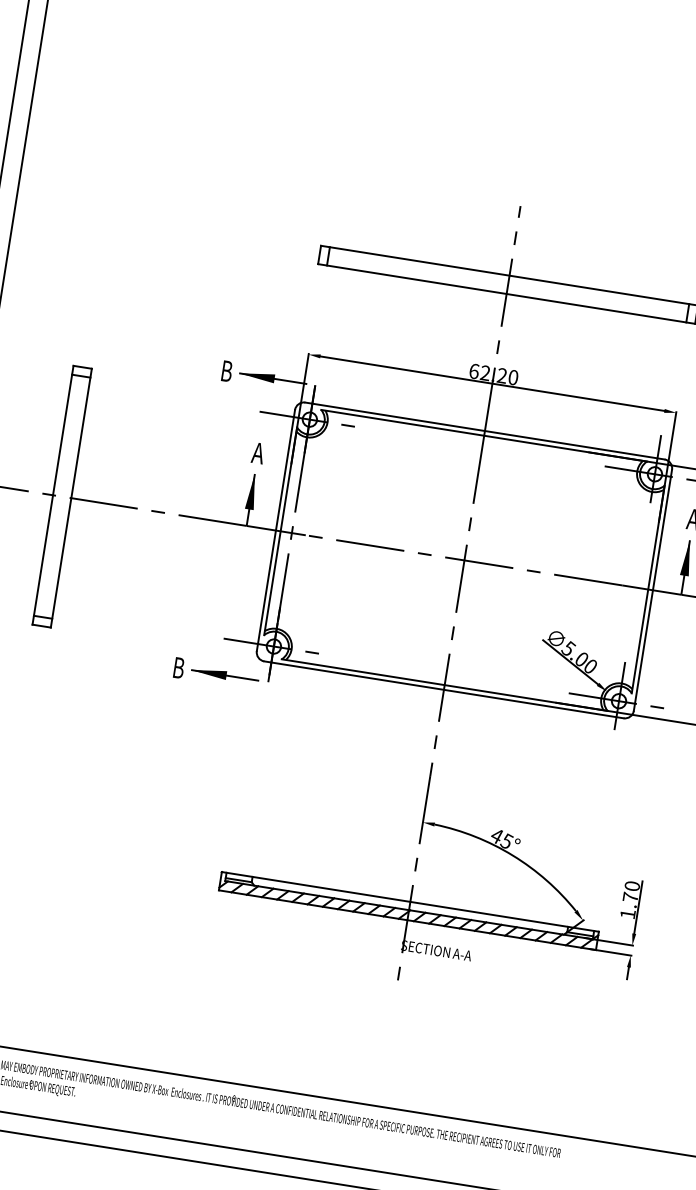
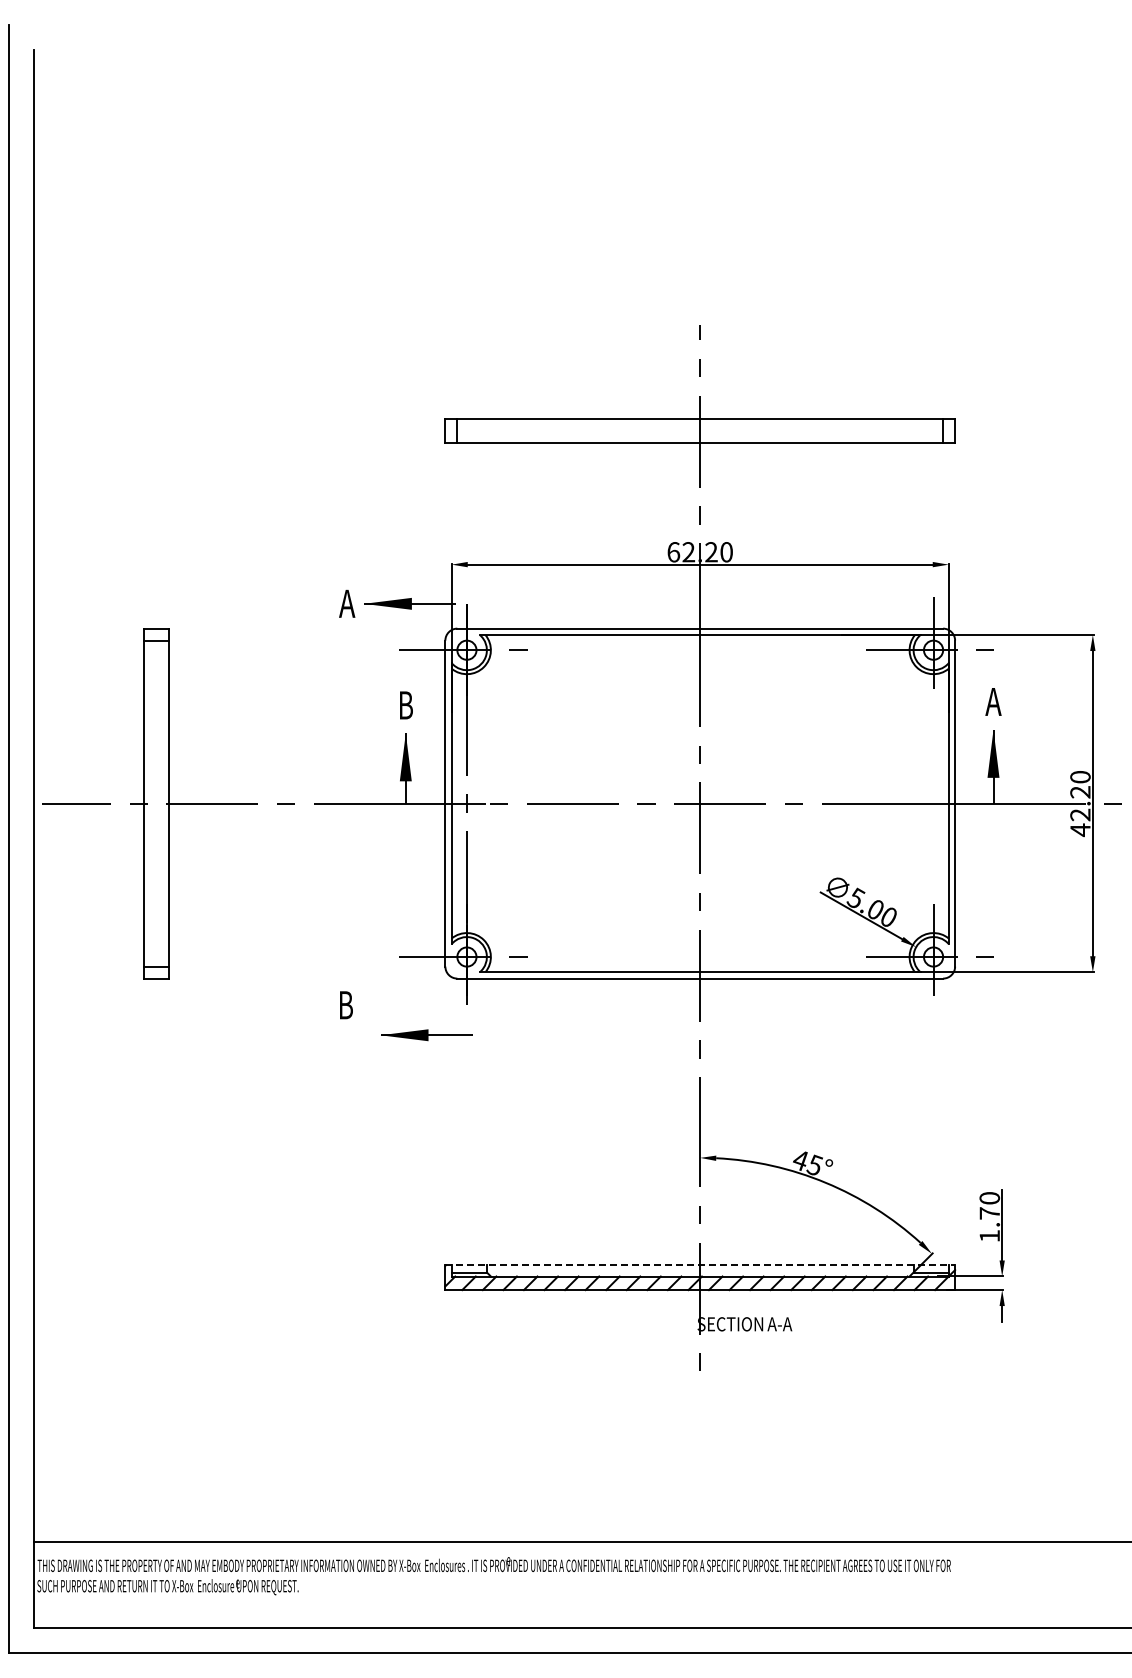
text: (227, 371) -> (347, 603), B -> A
text: (257, 453) -> (405, 705), A -> B
part: (225, 675) -> (426, 1035), moved
line: (410, 902) -> (700, 1265), solid -> dashed

